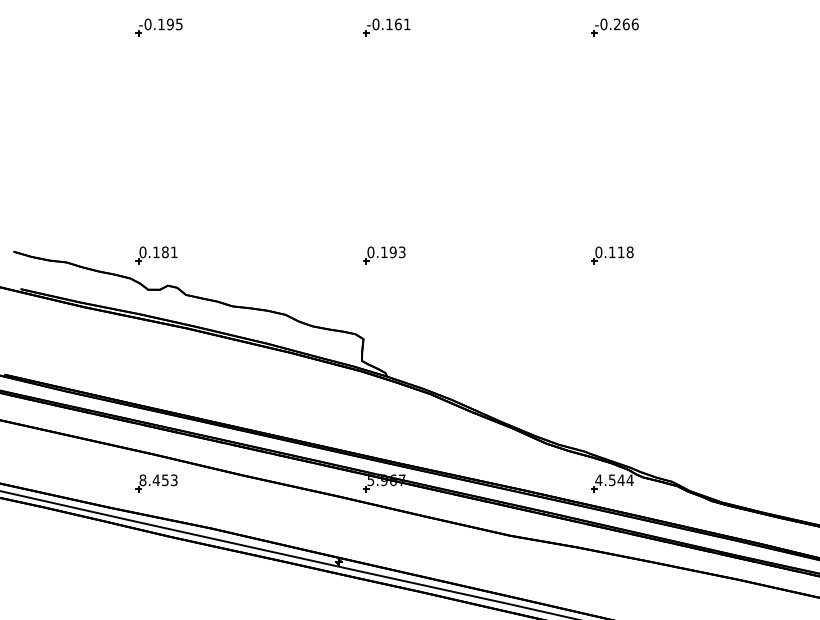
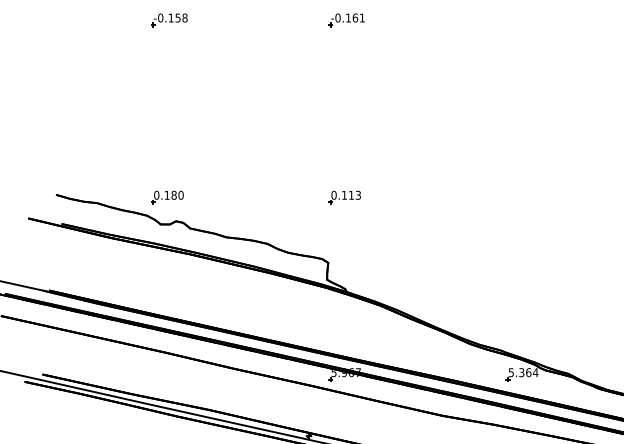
text: (174, 24) -> (181, 18), -0.195 -> -0.158
part: (614, 27) -> (523, 20), removed
text: (173, 252) -> (180, 195), 0.181 -> 0.180
text: (392, 252) -> (350, 195), 0.193 -> 0.113
part: (612, 255) -> (521, 197), removed
text: (609, 480) -> (519, 372), 4.544 -> 5.364
part: (156, 483) -> (167, 375), removed

